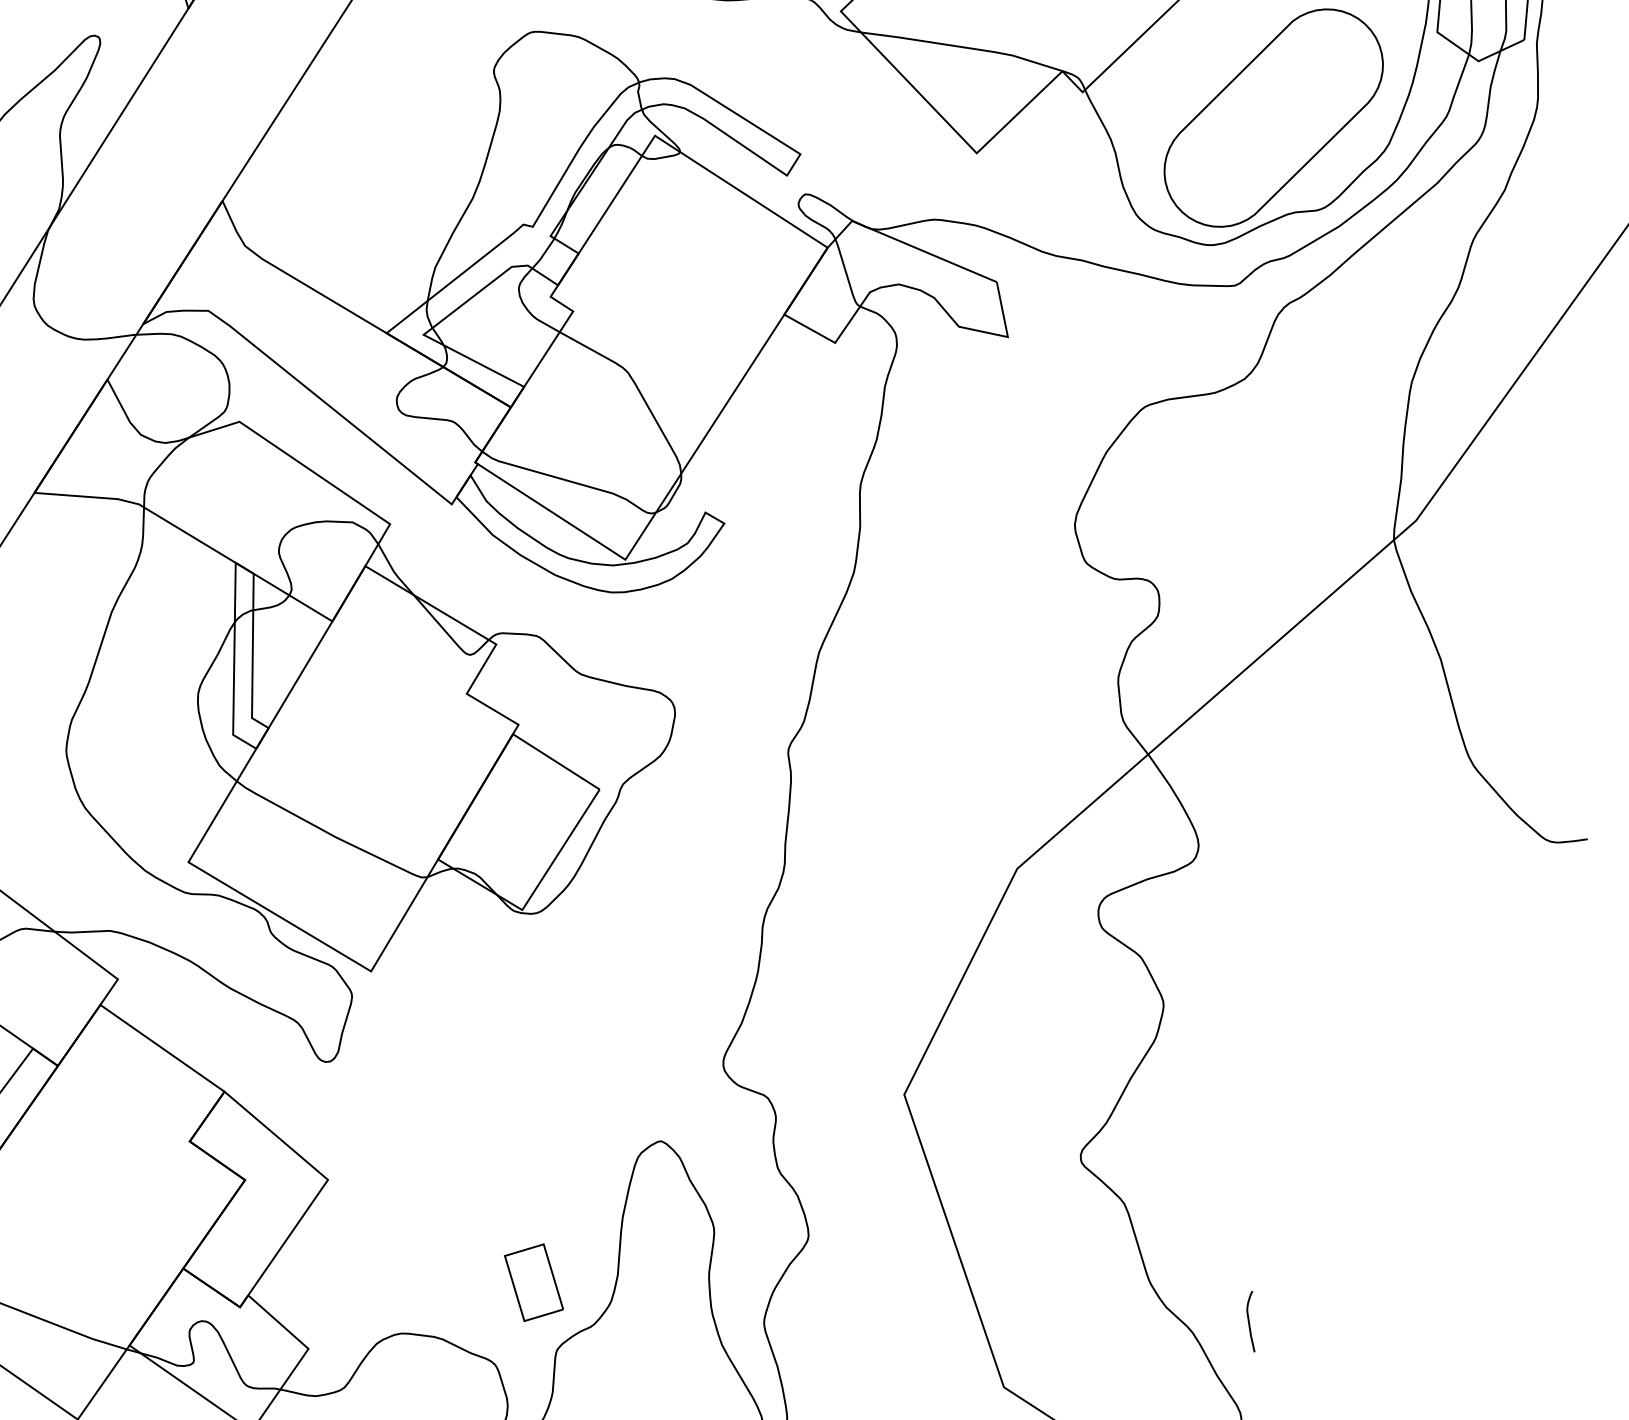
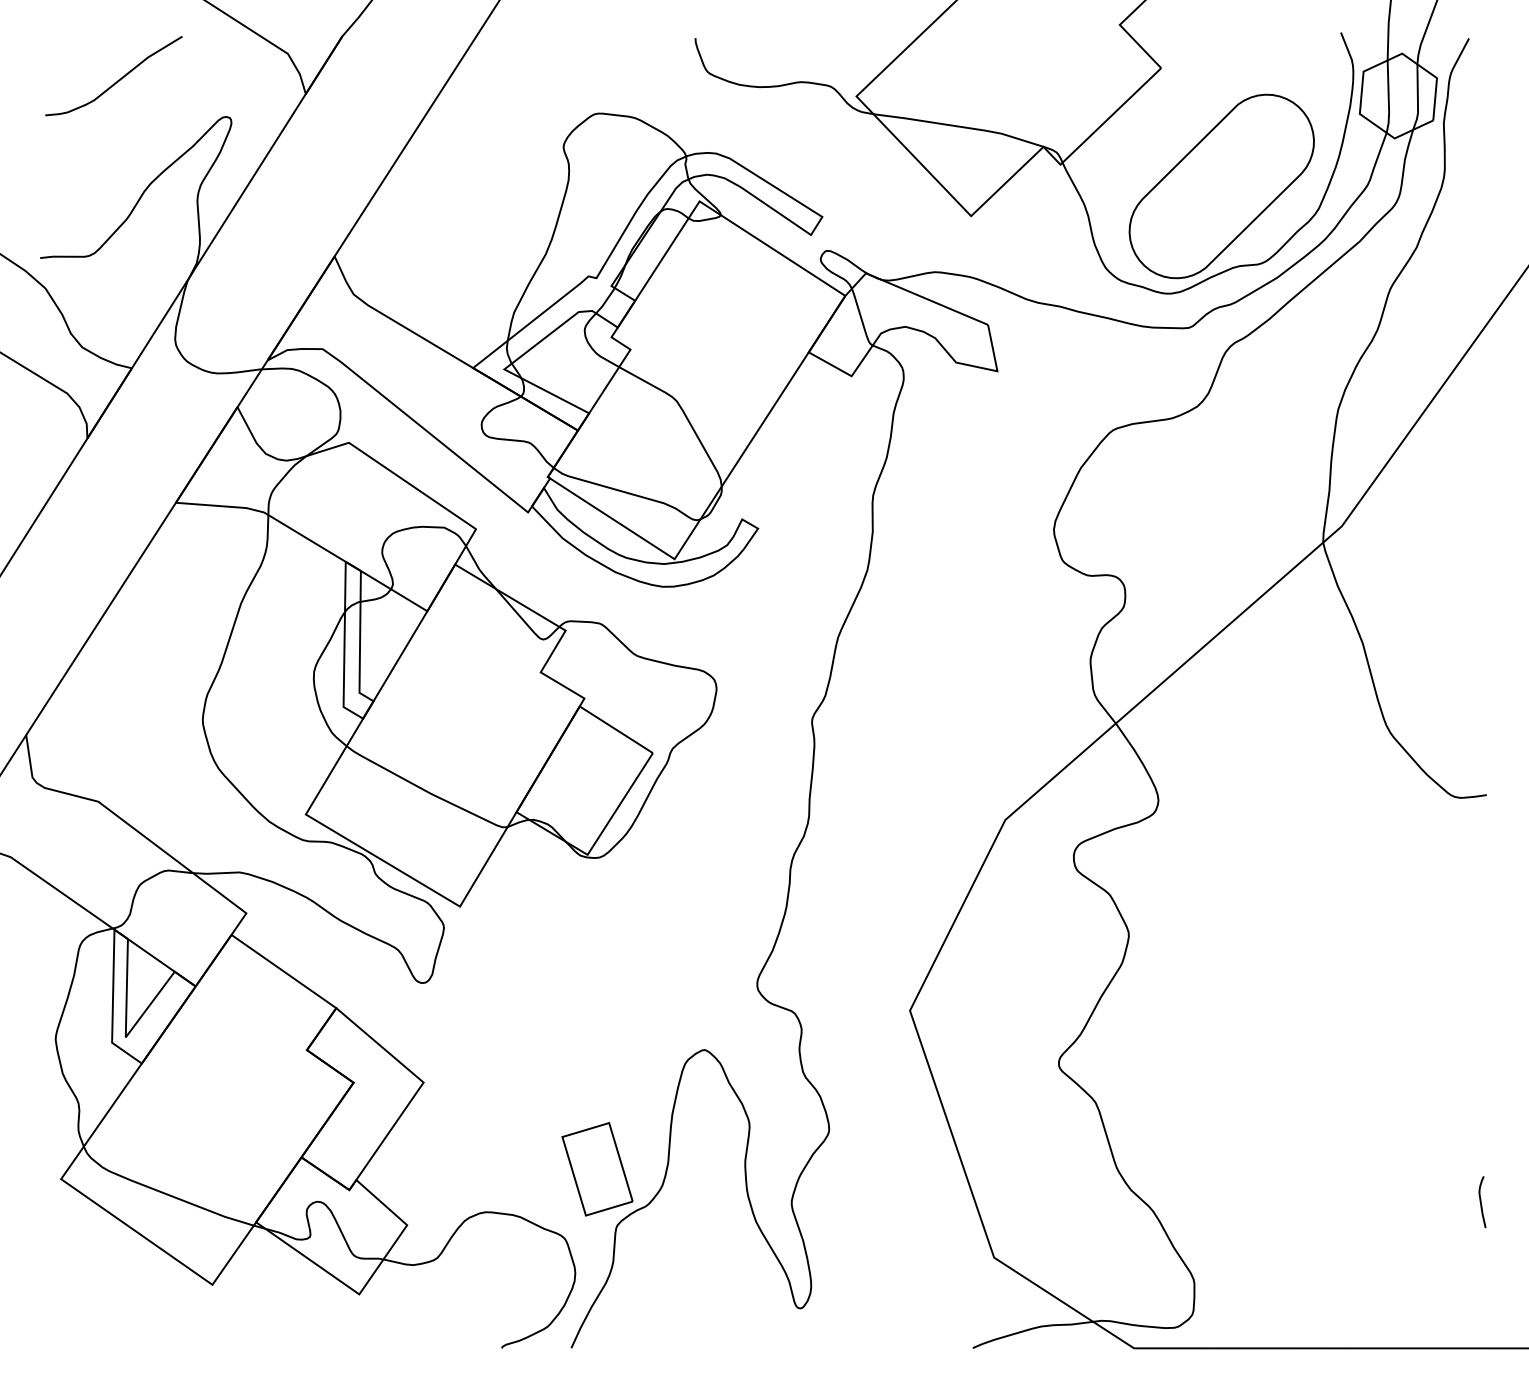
part: (534, 1282) -> (597, 1169), size x1.43
curve: (1249, 1321) -> (1481, 1202), moved

